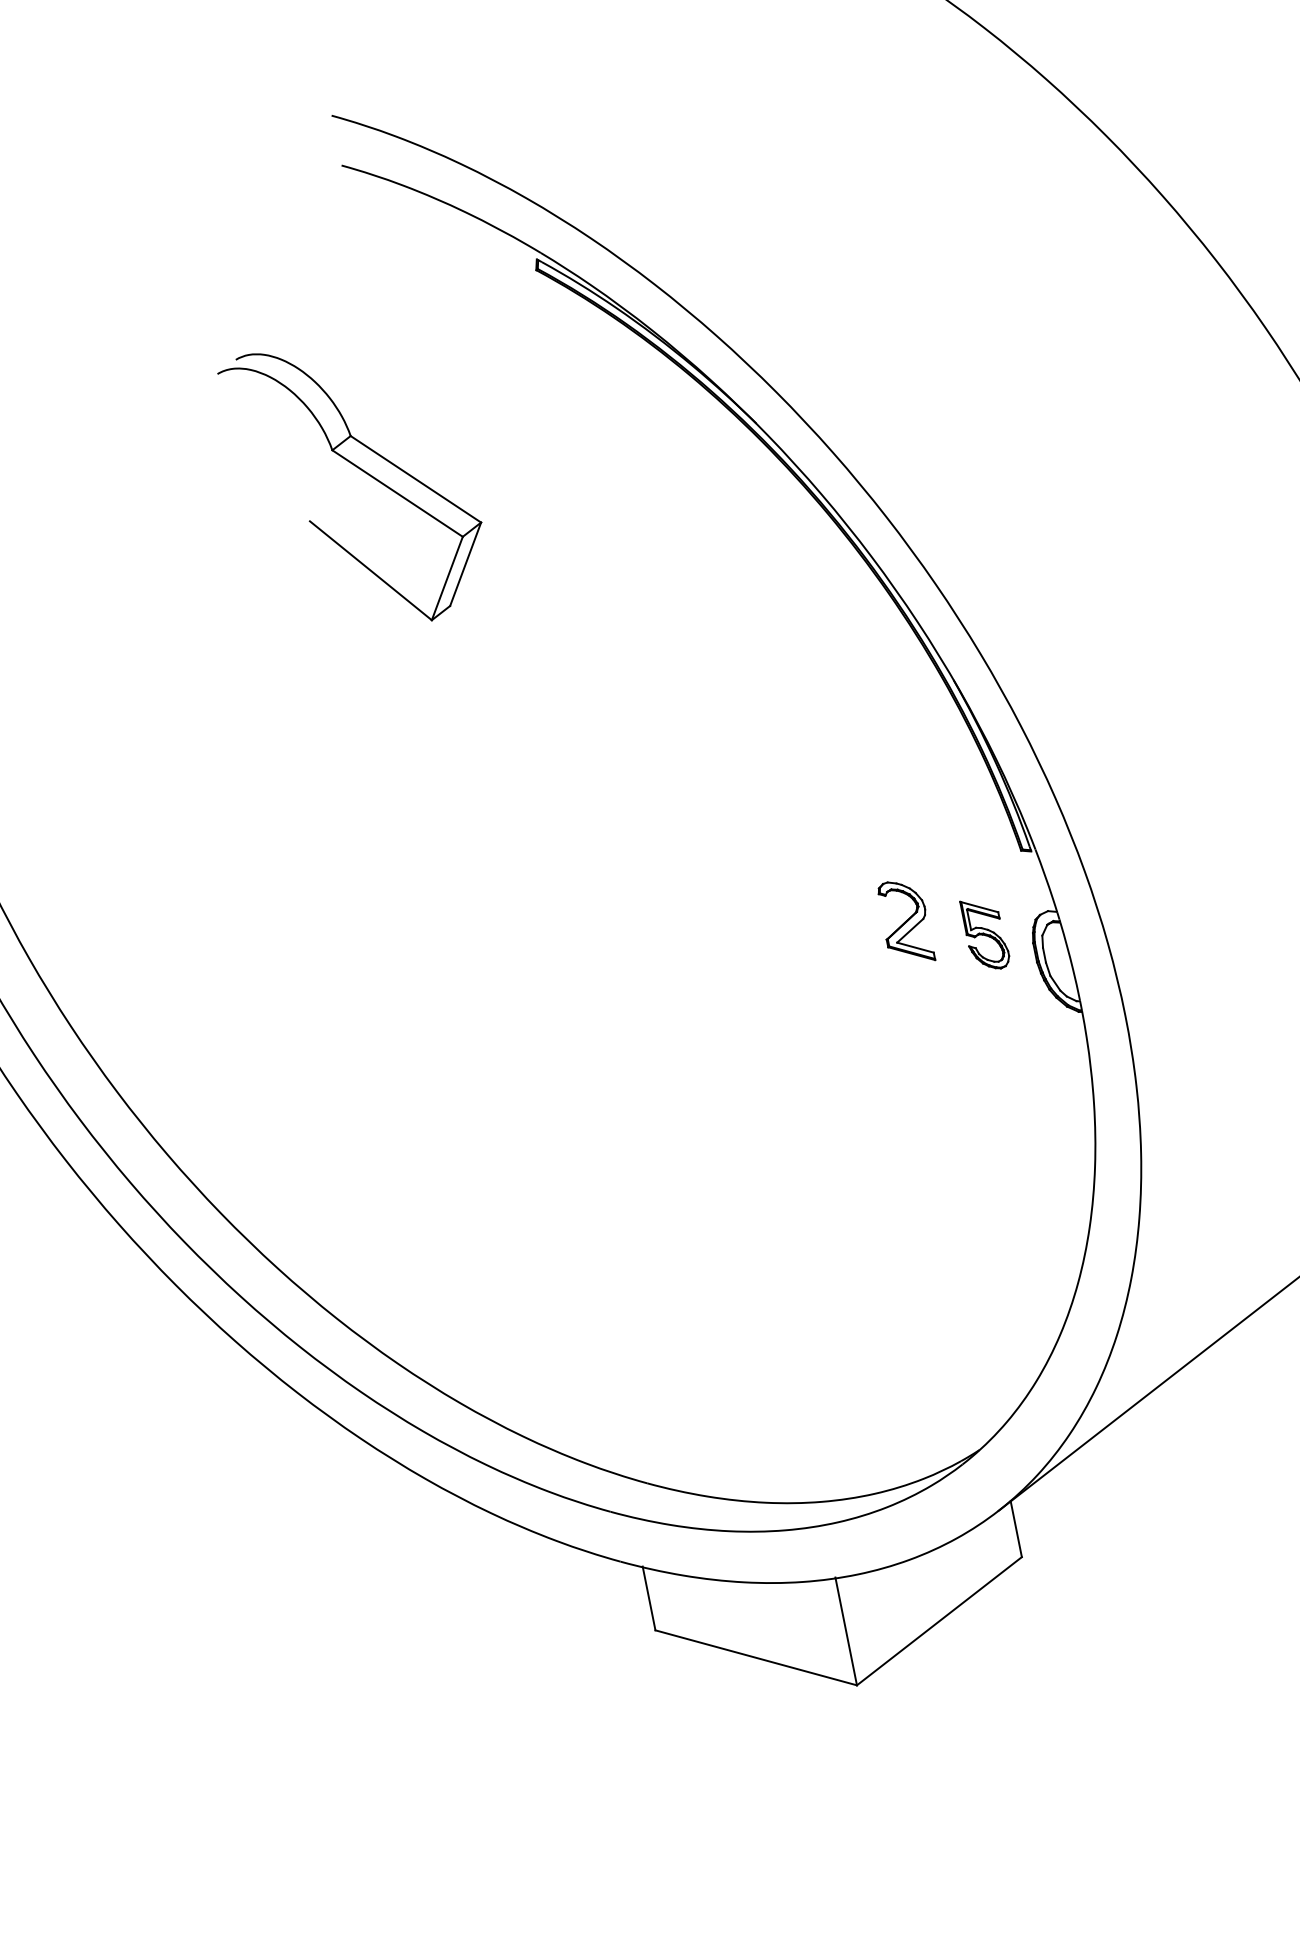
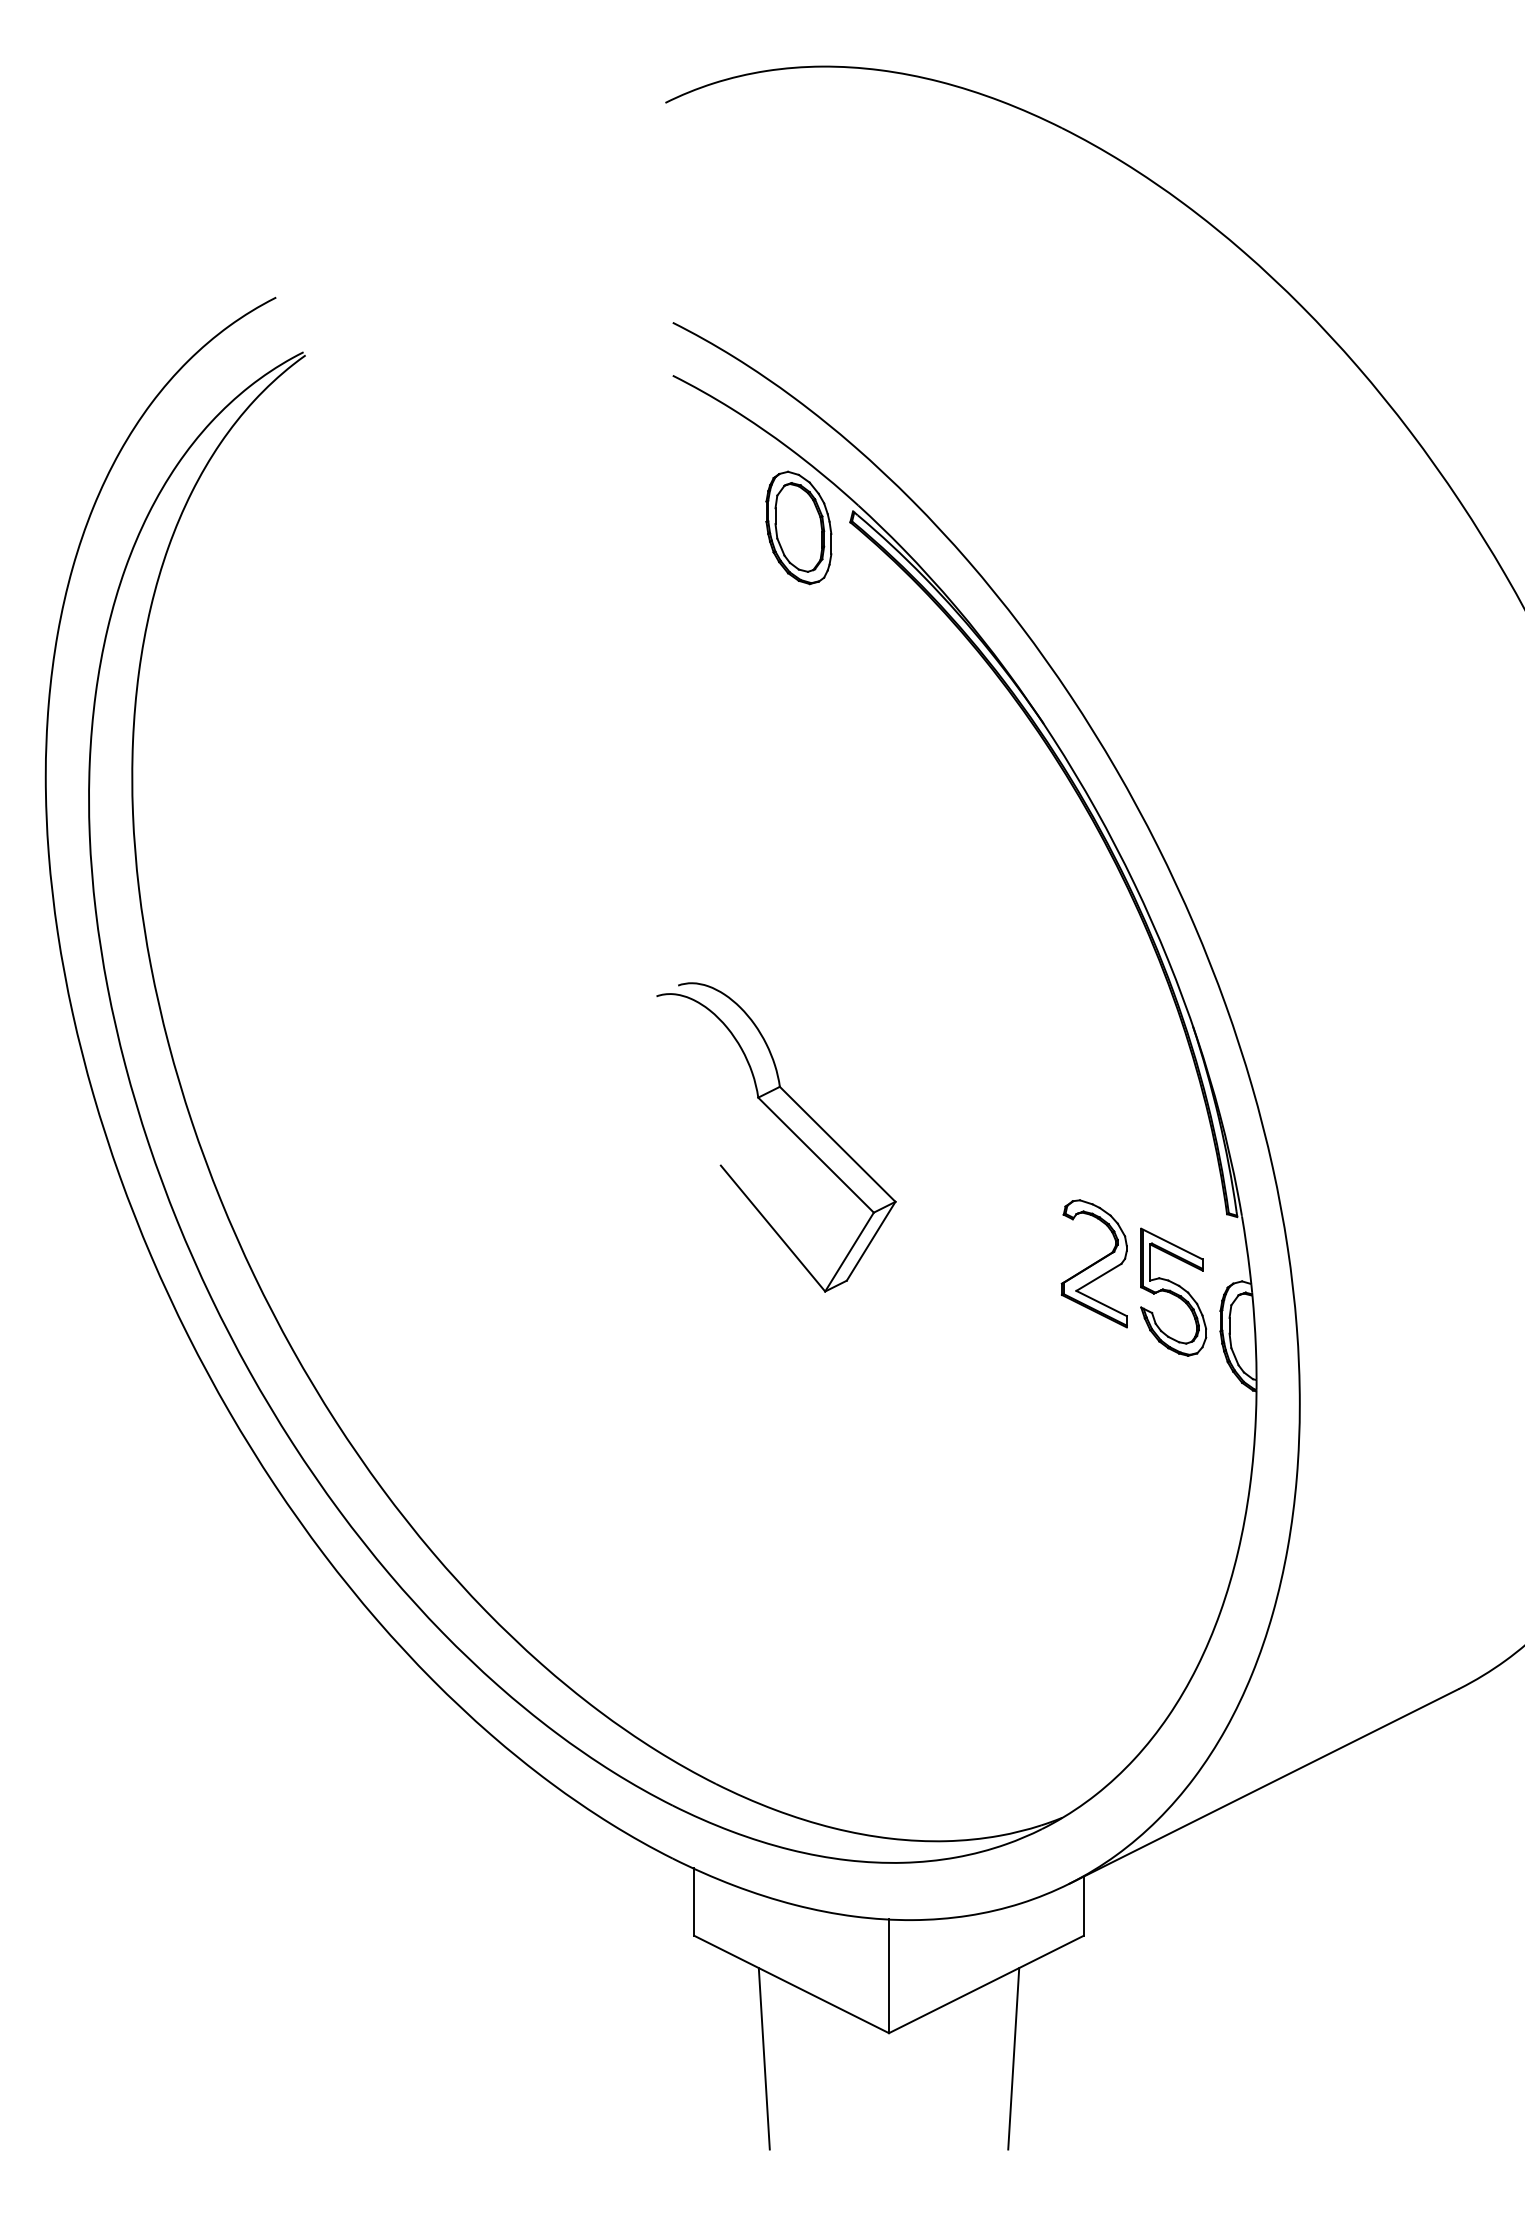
part: (488, 284) -> (798, 527), added
part: (364, 473) -> (786, 1127), moved
part: (904, 922) -> (1093, 1263), size x1.43
part: (985, 933) -> (1173, 1291), size x1.67
line: (978, 1685) -> (1013, 2058), added
line: (743, 1732) -> (763, 2058), added

